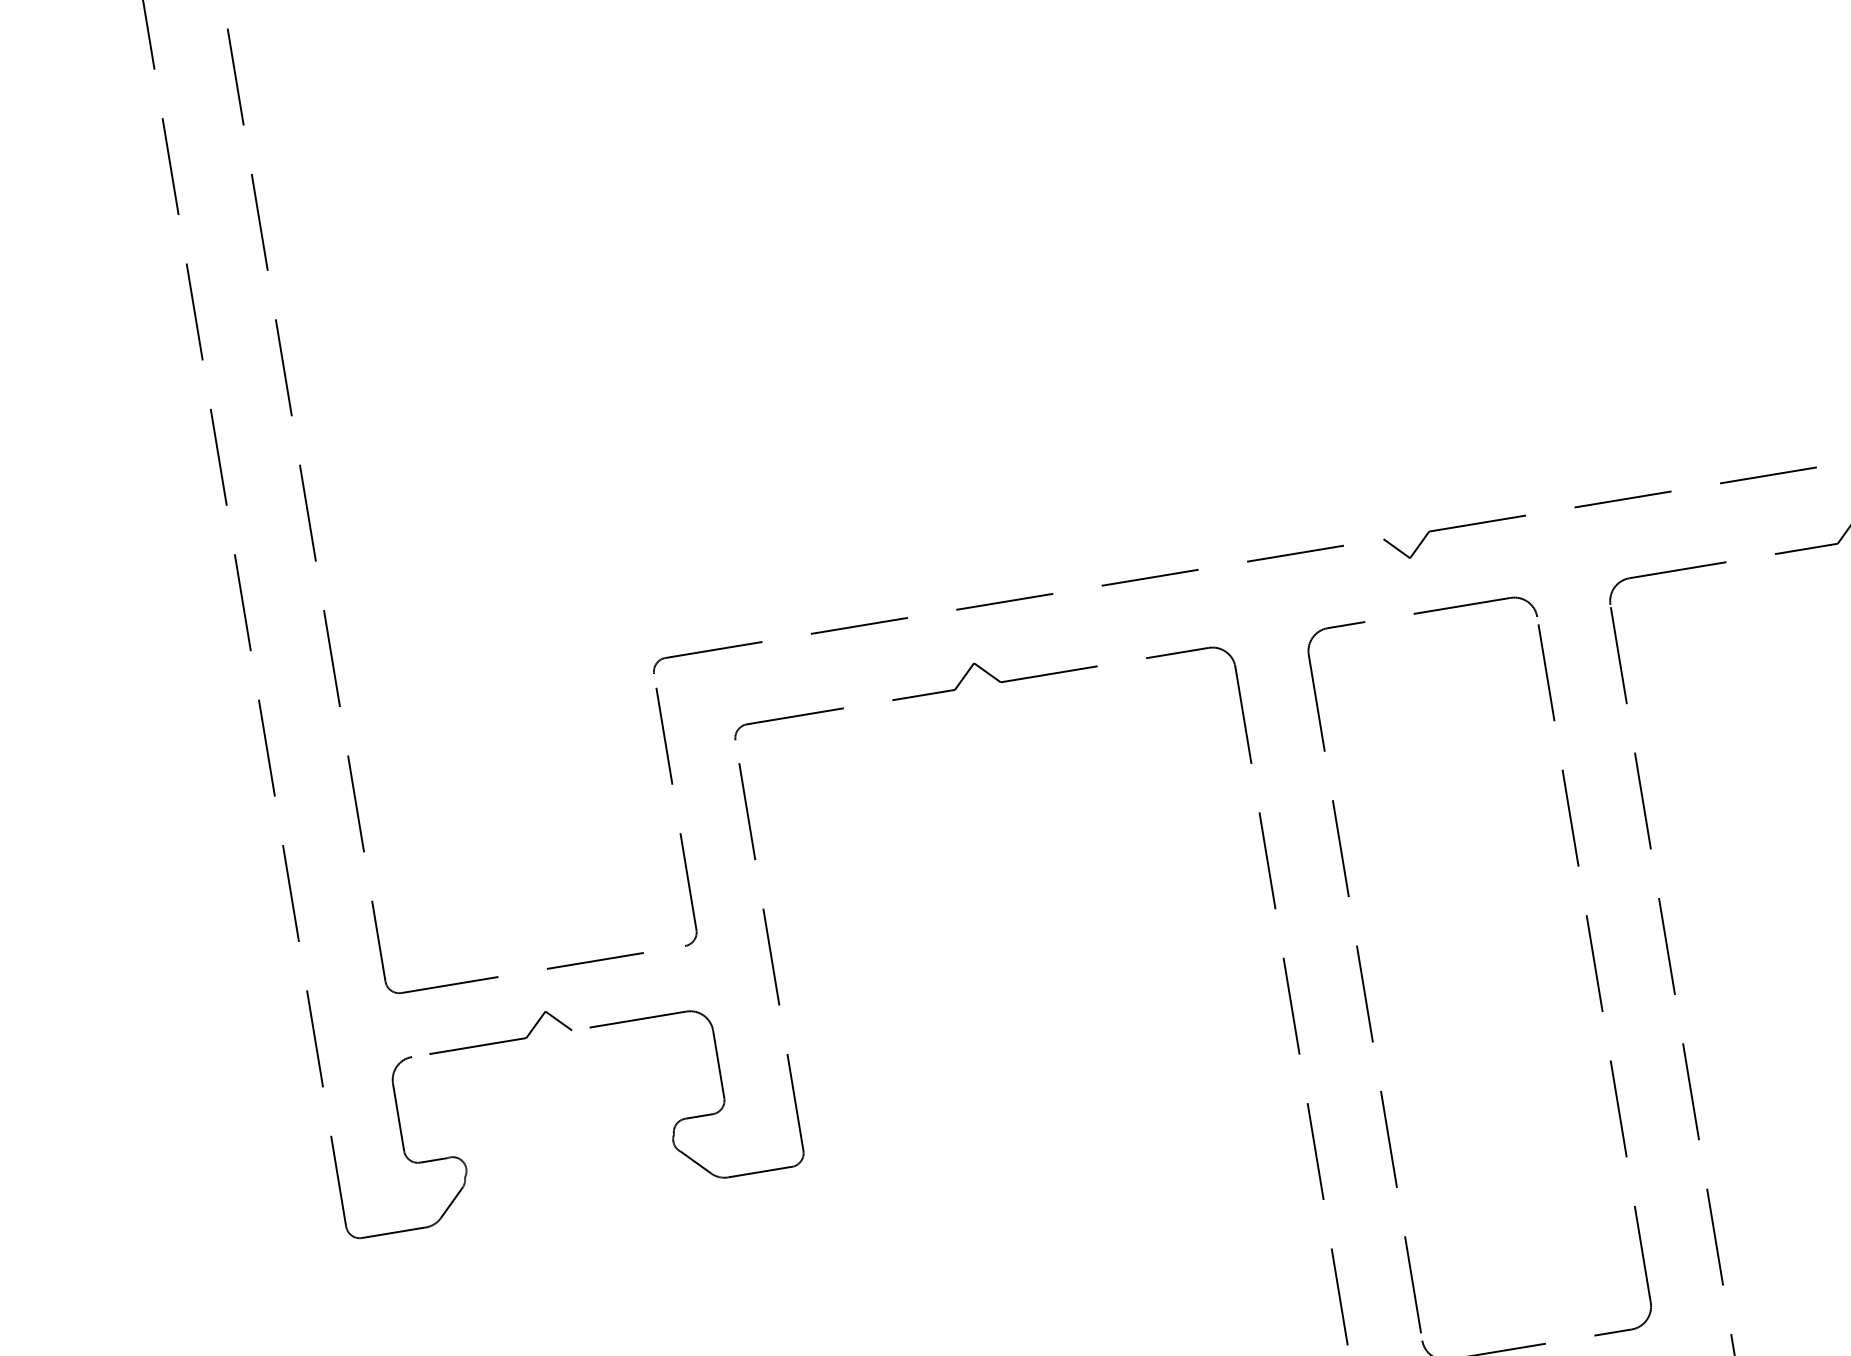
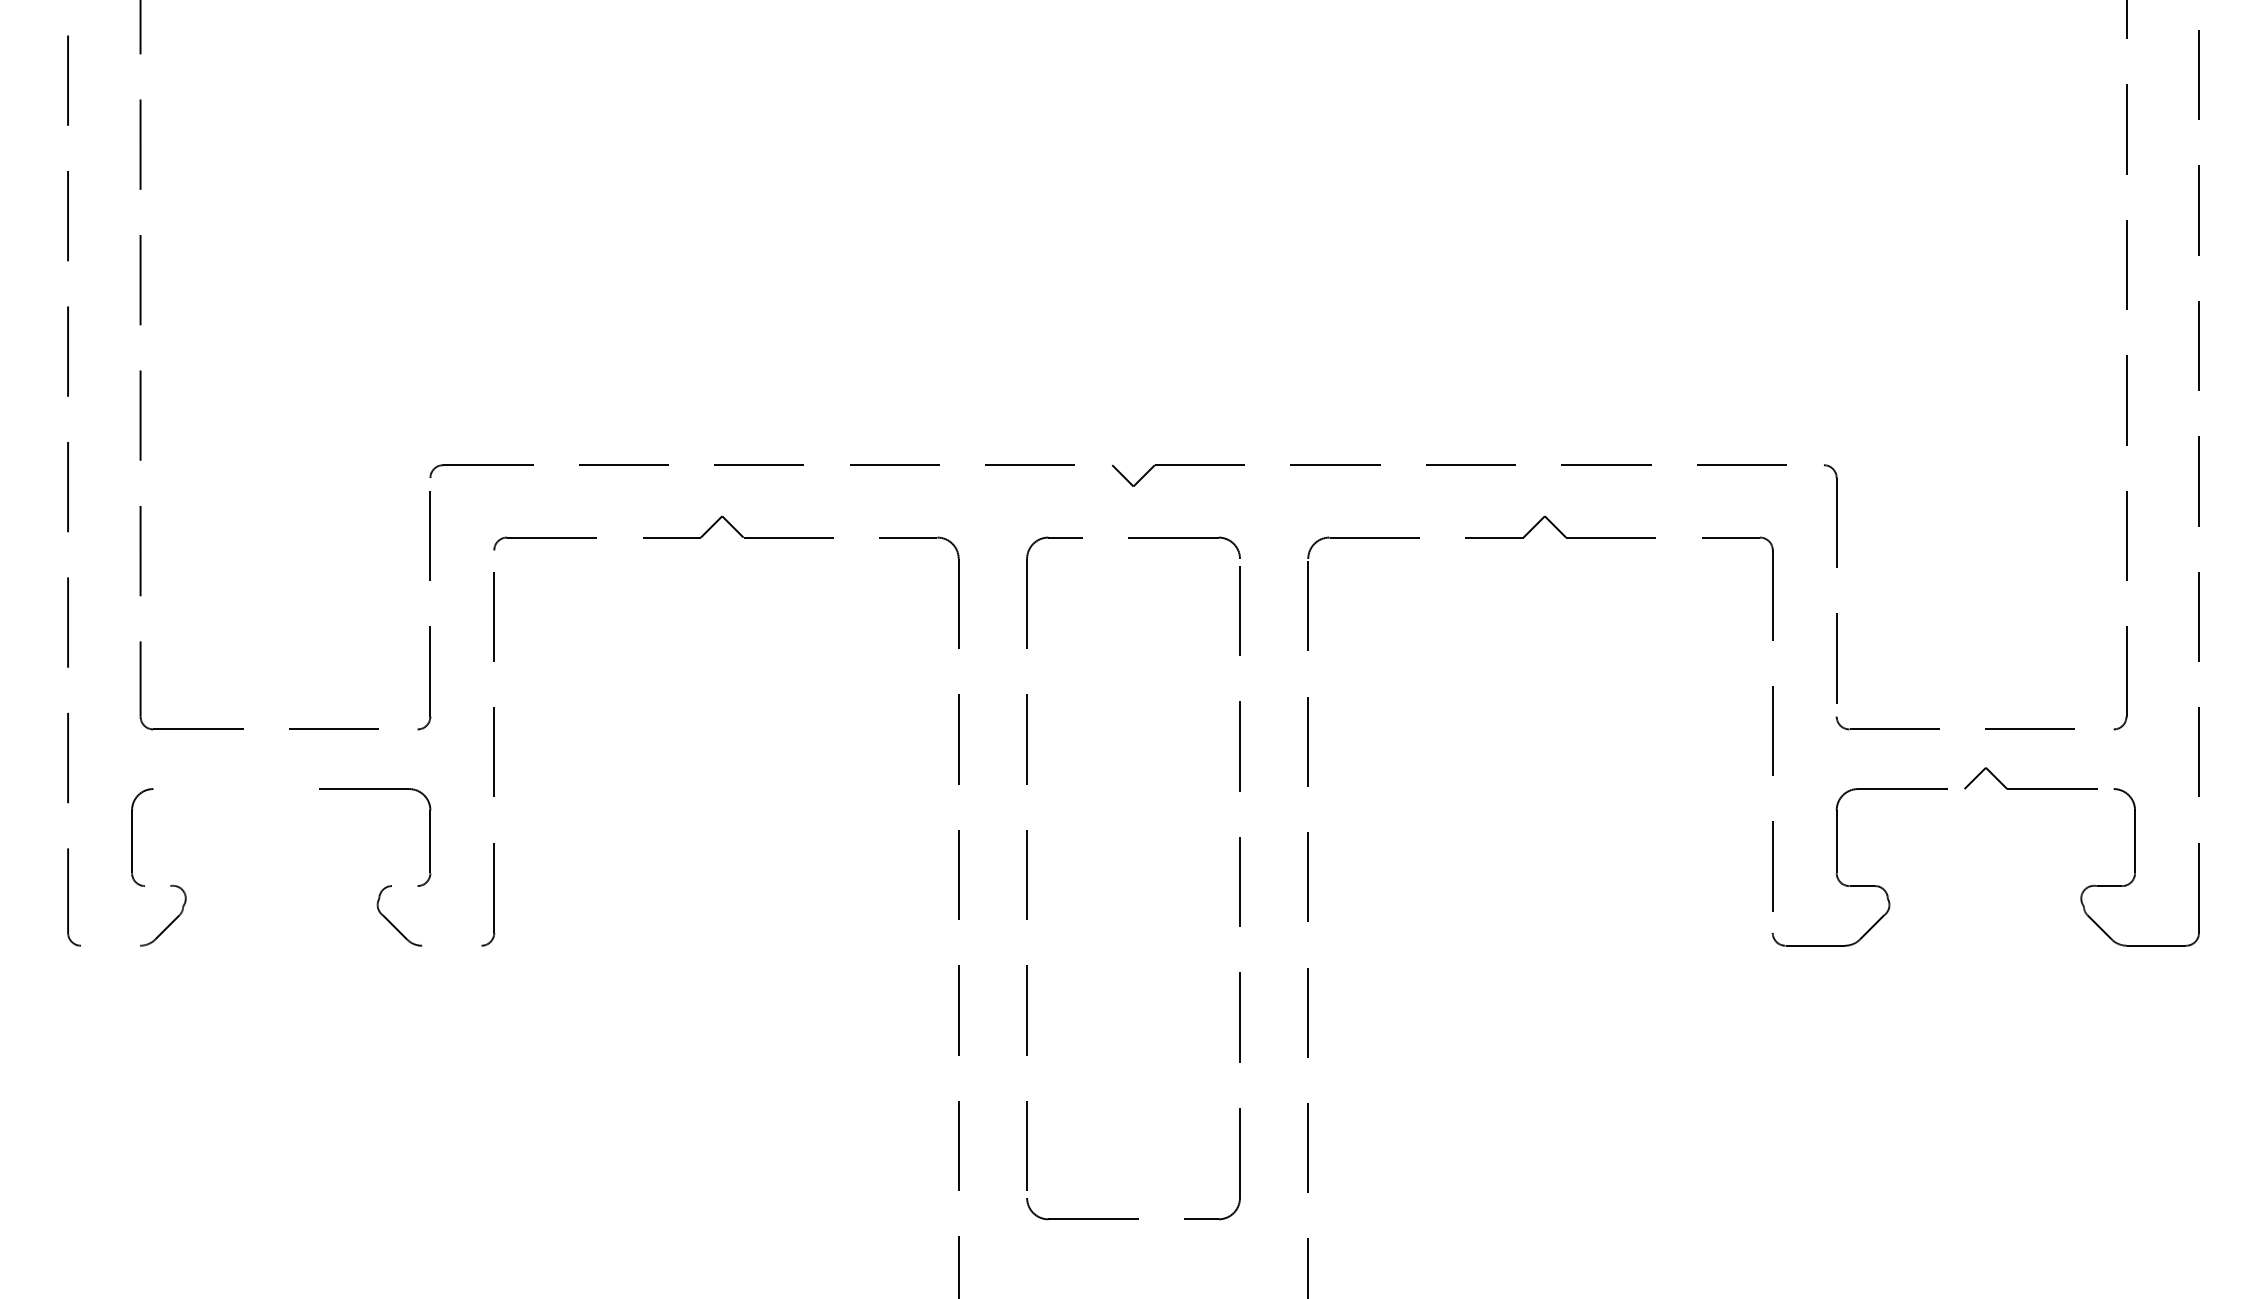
part: (501, 1041) -> (236, 788), removed
line: (698, 1116) -> (404, 886), removed
line: (433, 1160) -> (157, 886), removed
line: (759, 1171) -> (451, 945), removed
line: (393, 1232) -> (110, 945), removed

